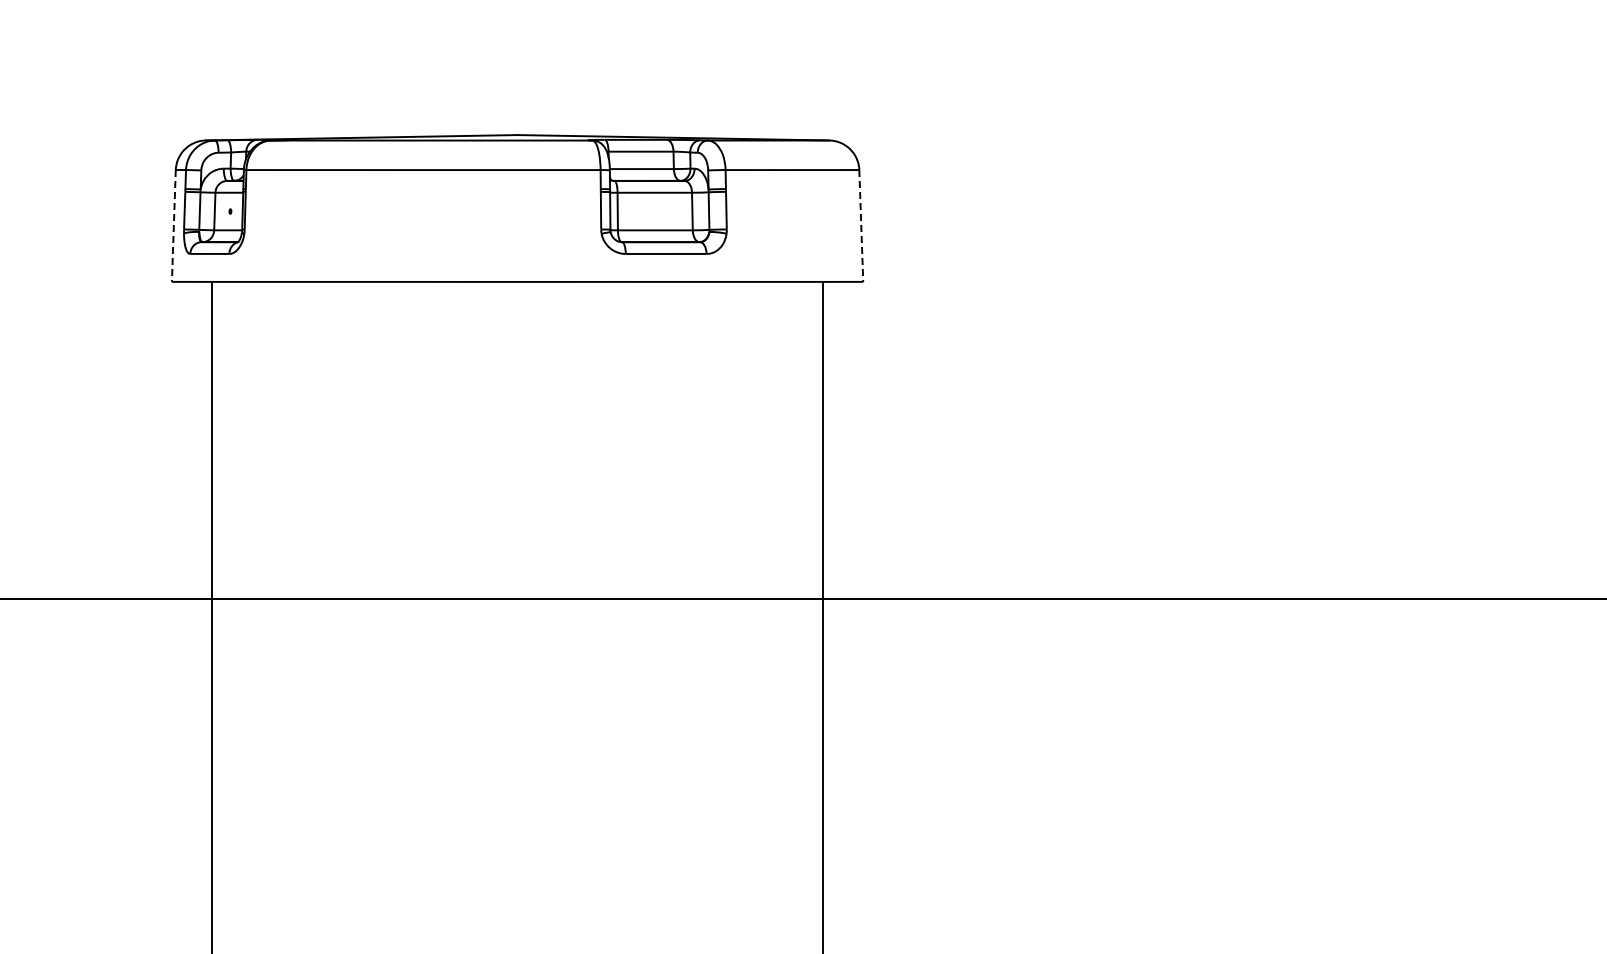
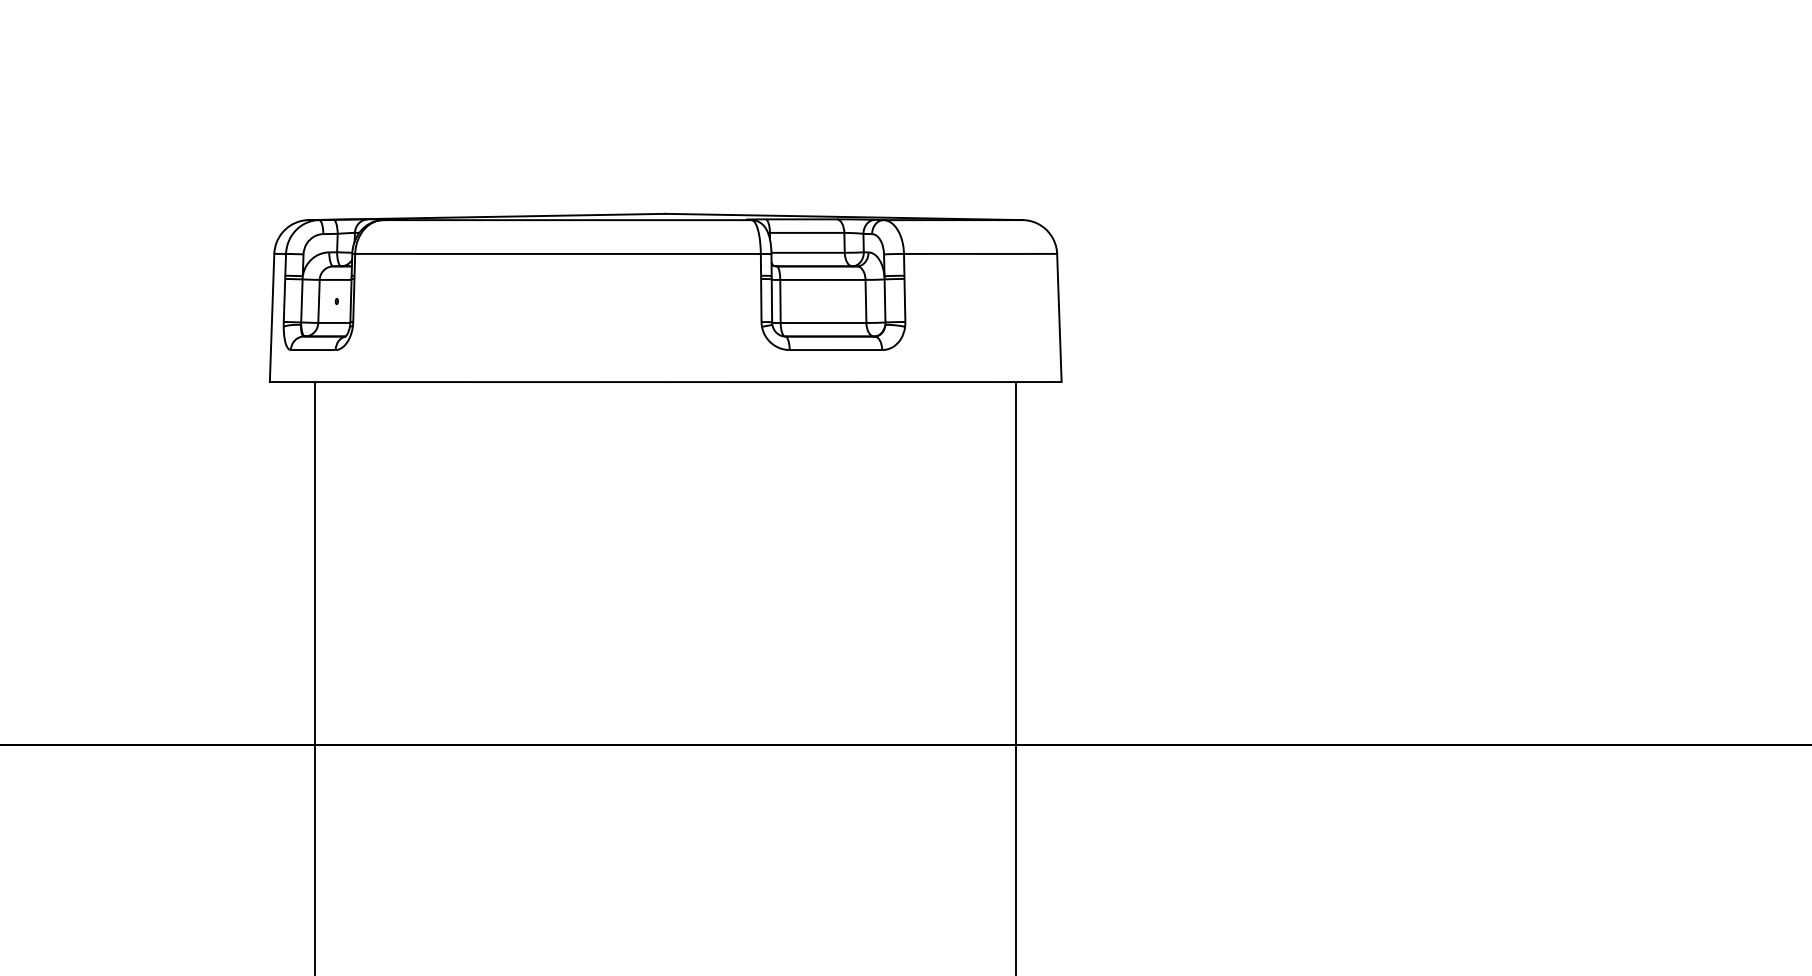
line: (173, 225) -> (271, 317), dashed -> solid
line: (861, 225) -> (1059, 317), dashed -> solid

